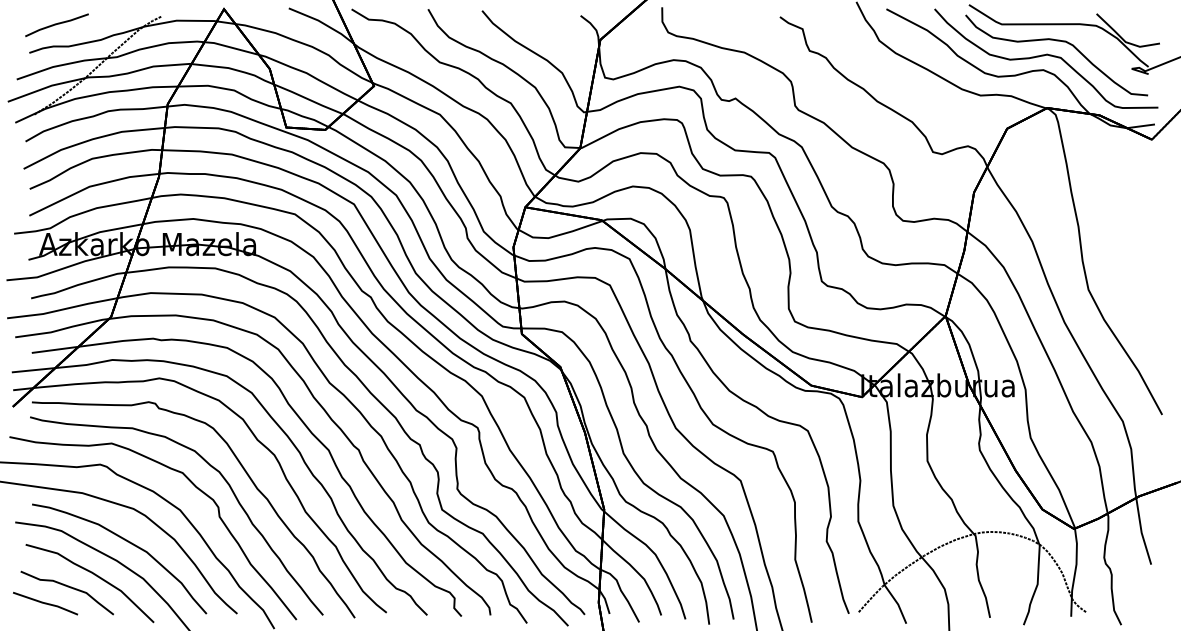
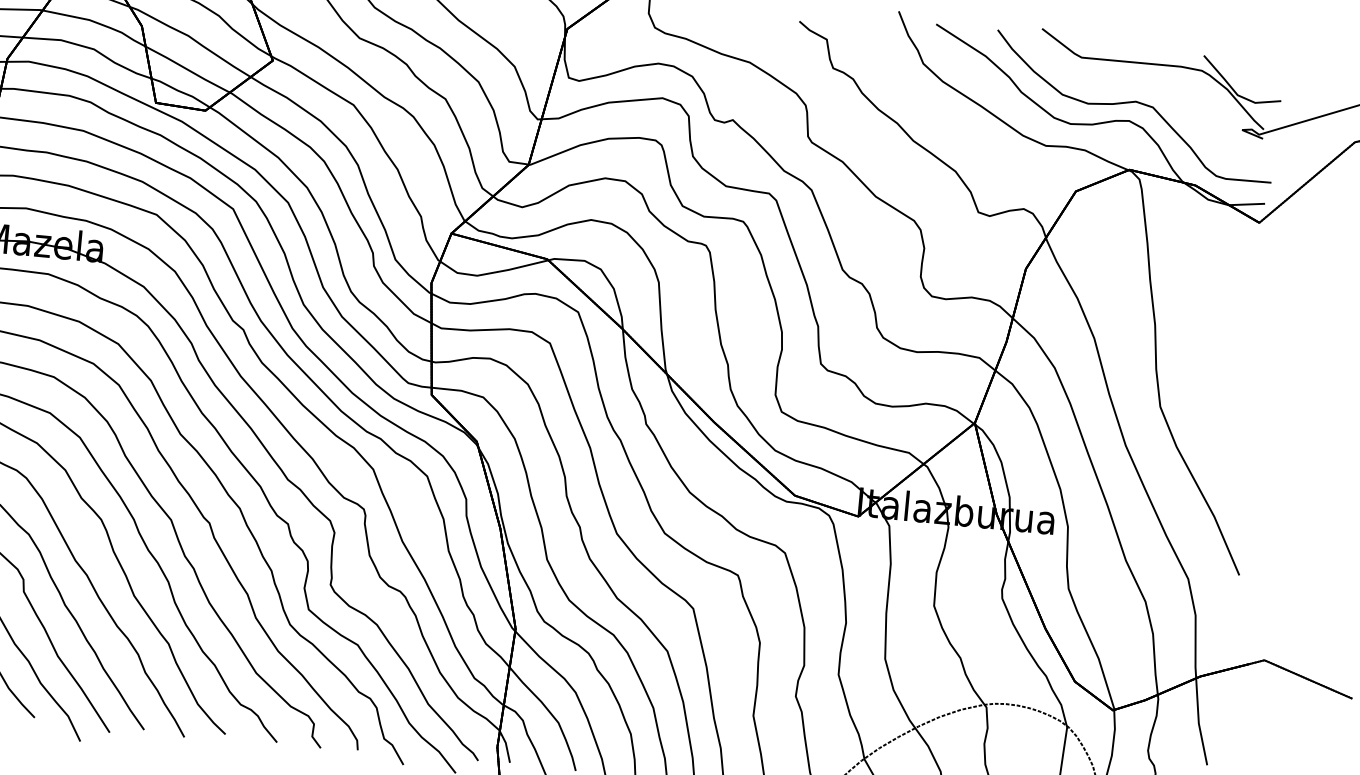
curve: (1056, 41) -> (1149, 86), removed

